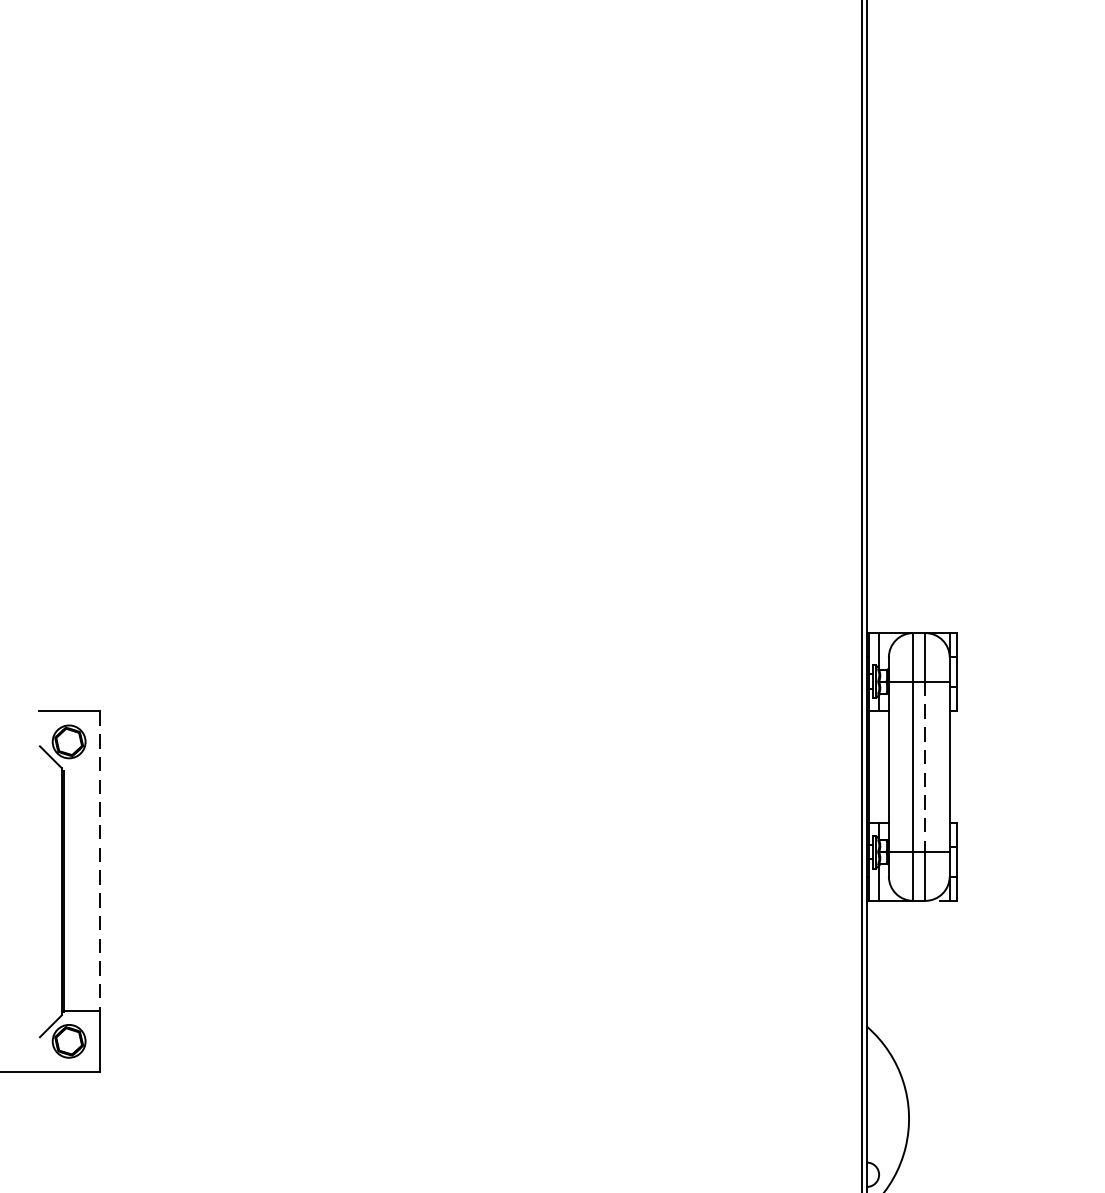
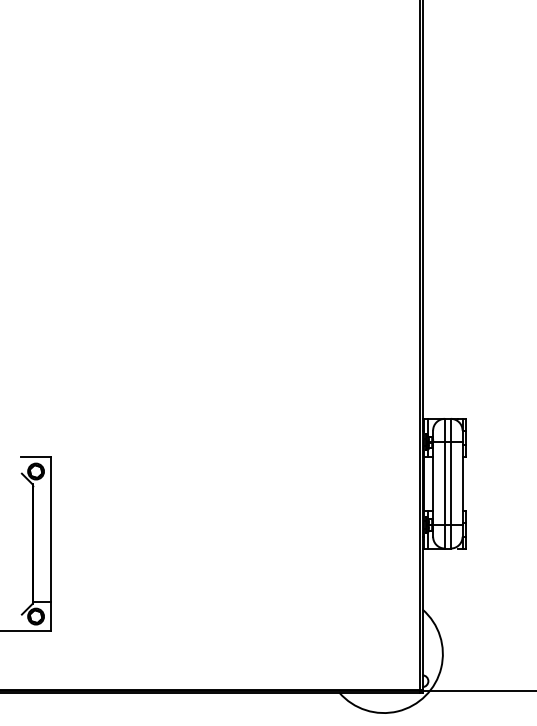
line: (924, 768) -> (450, 484), dashed -> solid
line: (98, 861) -> (50, 529), dashed -> solid

